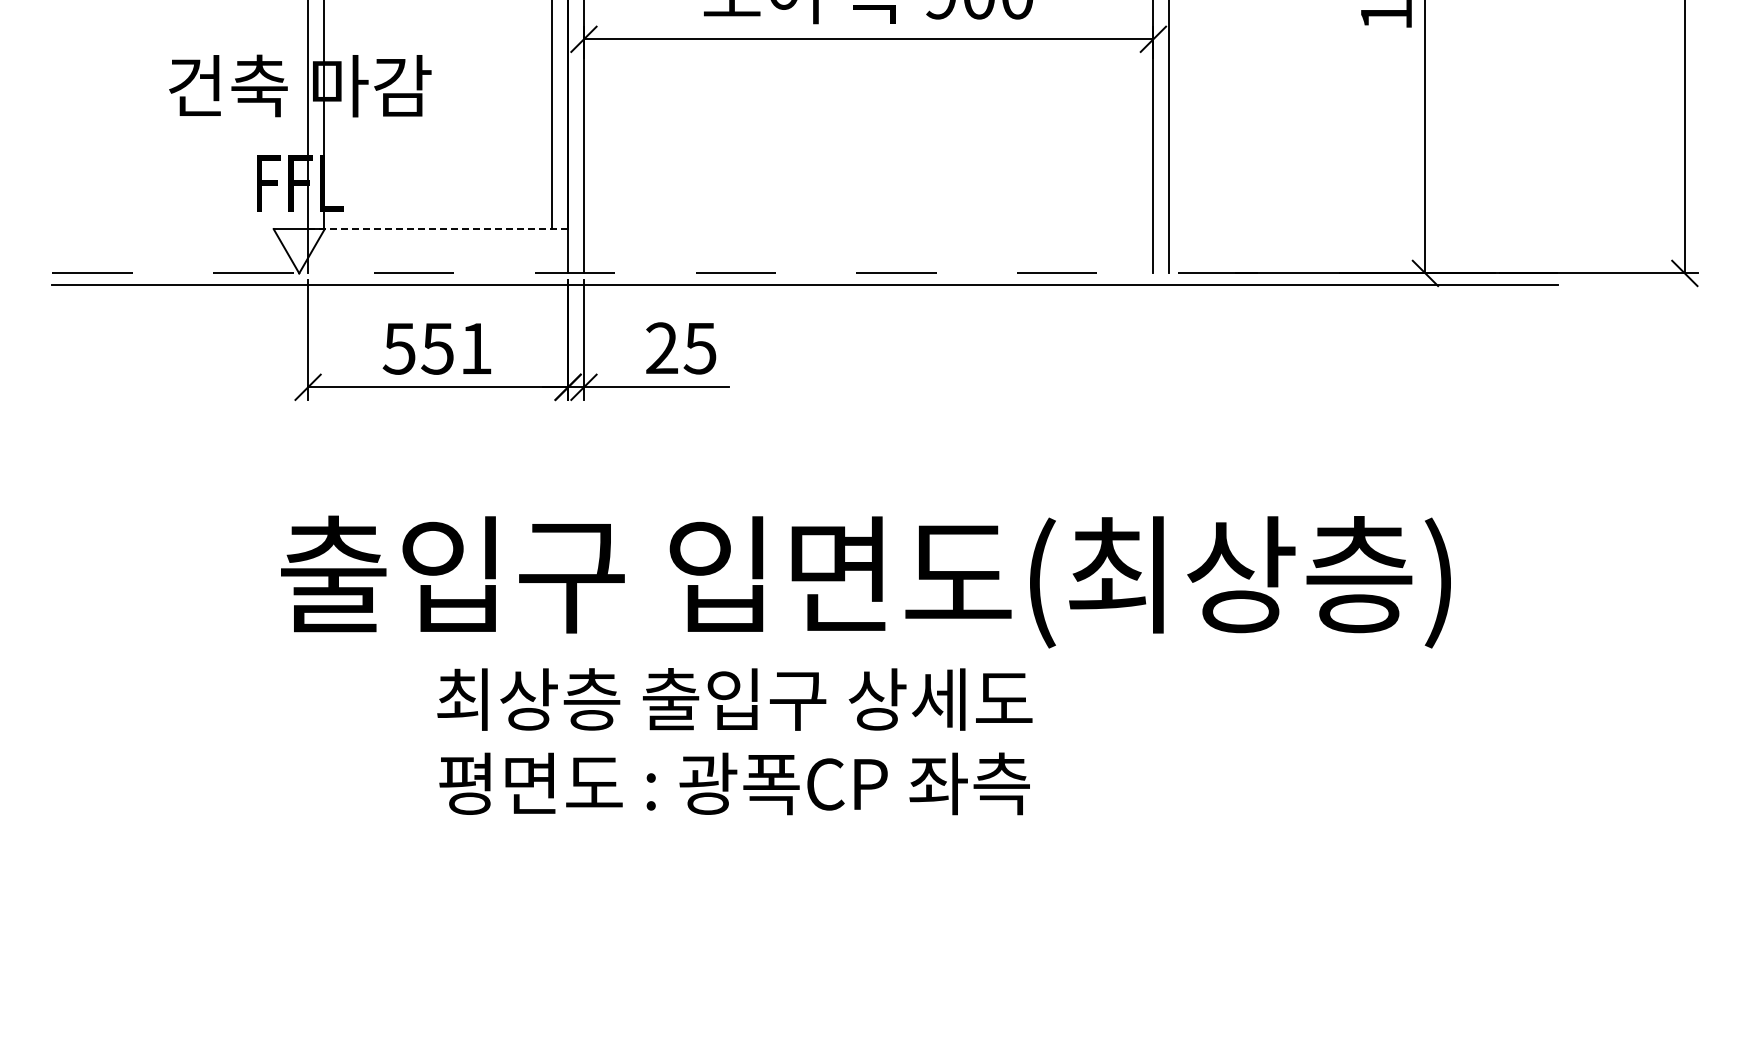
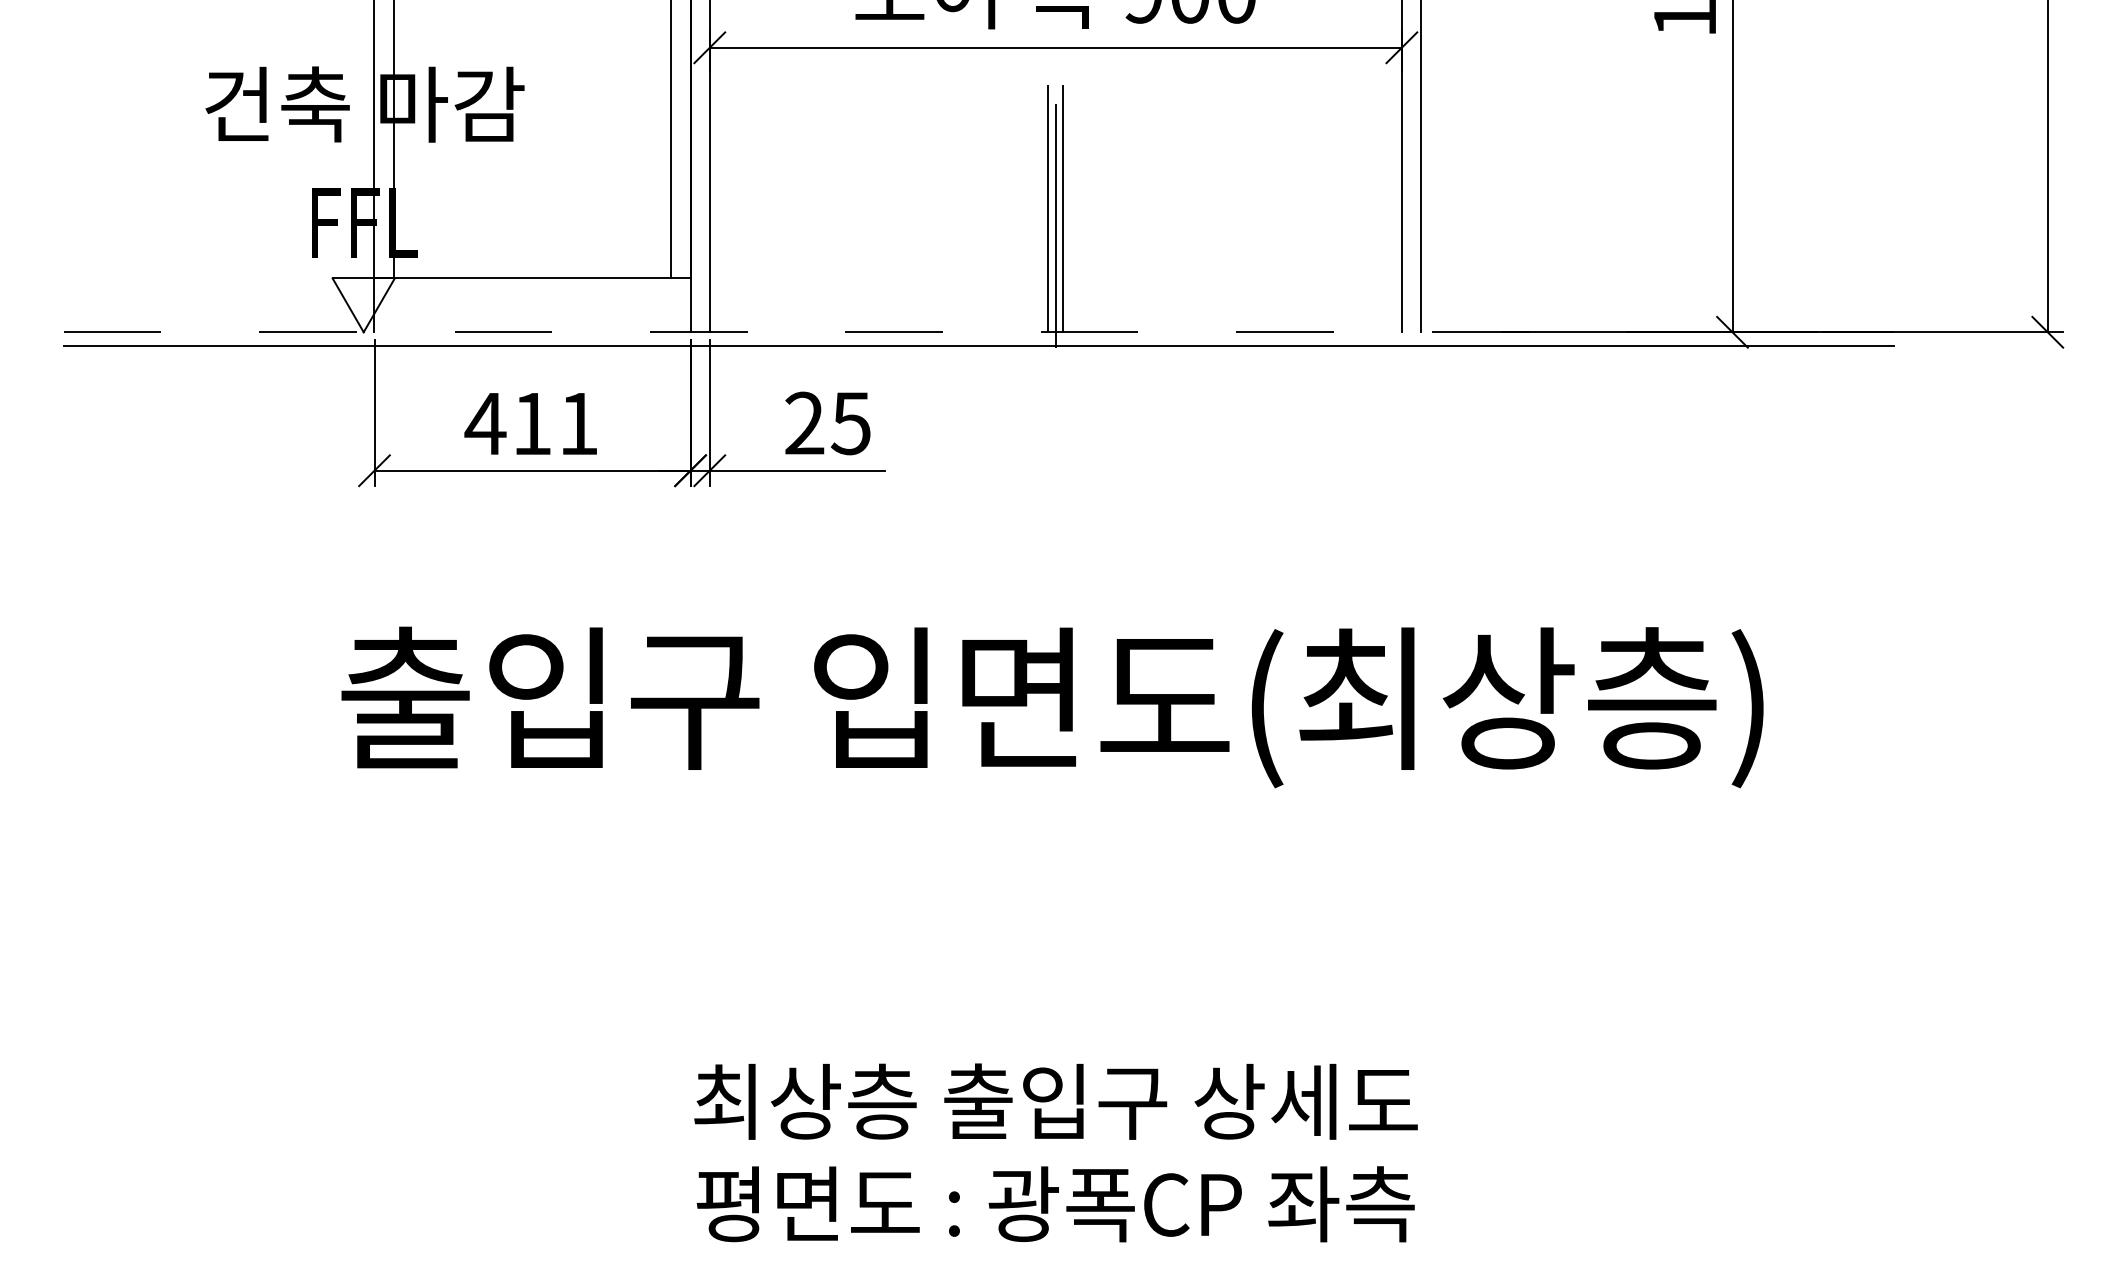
line: (862, 171) -> (1048, 208), added
line: (874, 171) -> (1062, 208), added
line: (868, 178) -> (1055, 216), added
line: (438, 229) -> (532, 278), dashed -> solid
text: (417, 348) -> (507, 423), 551 -> 411
text: (734, 741) -> (1055, 1152), moved

